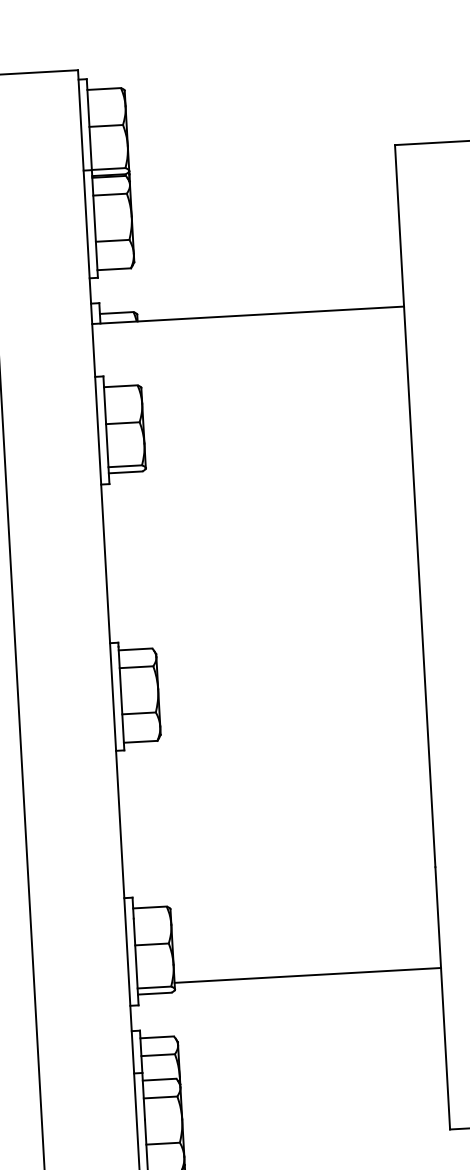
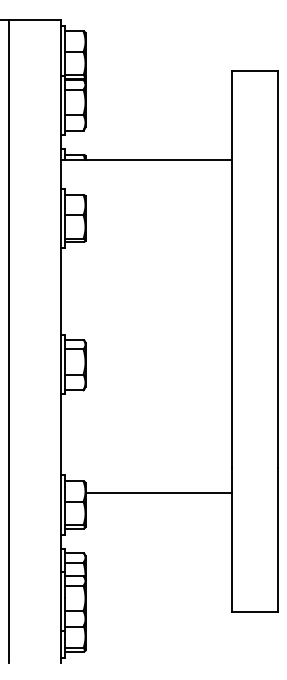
line: (307, 975) -> (158, 493), moved

